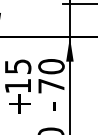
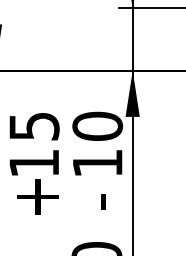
text: (51, 86) -> (97, 164), 70 -> 10

